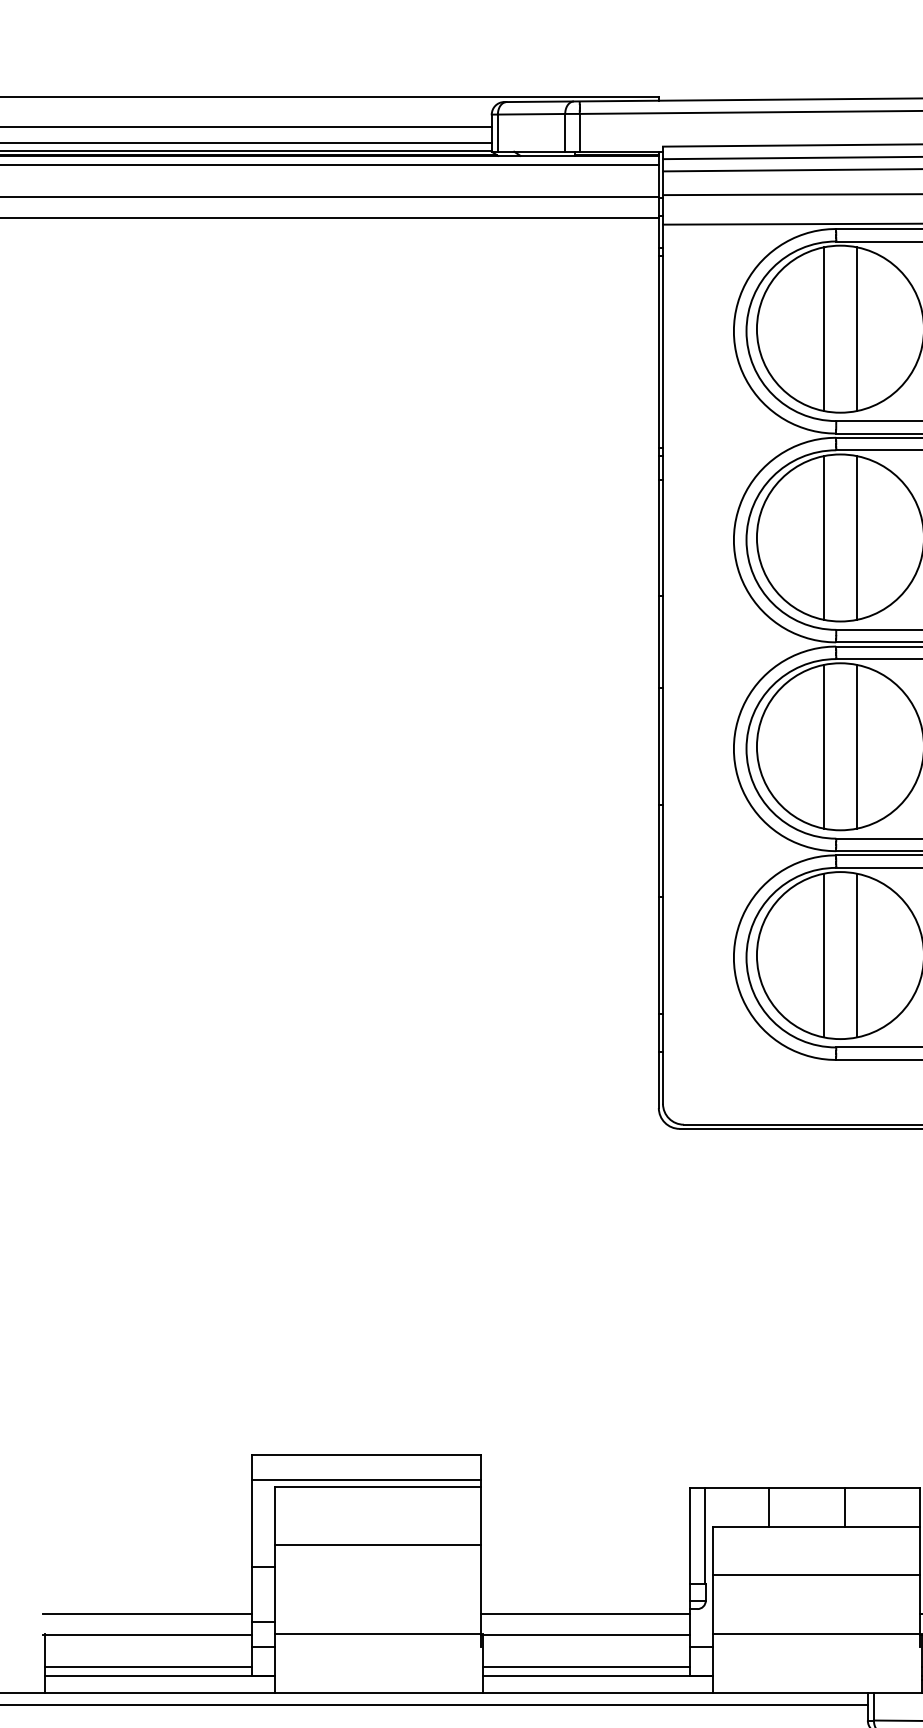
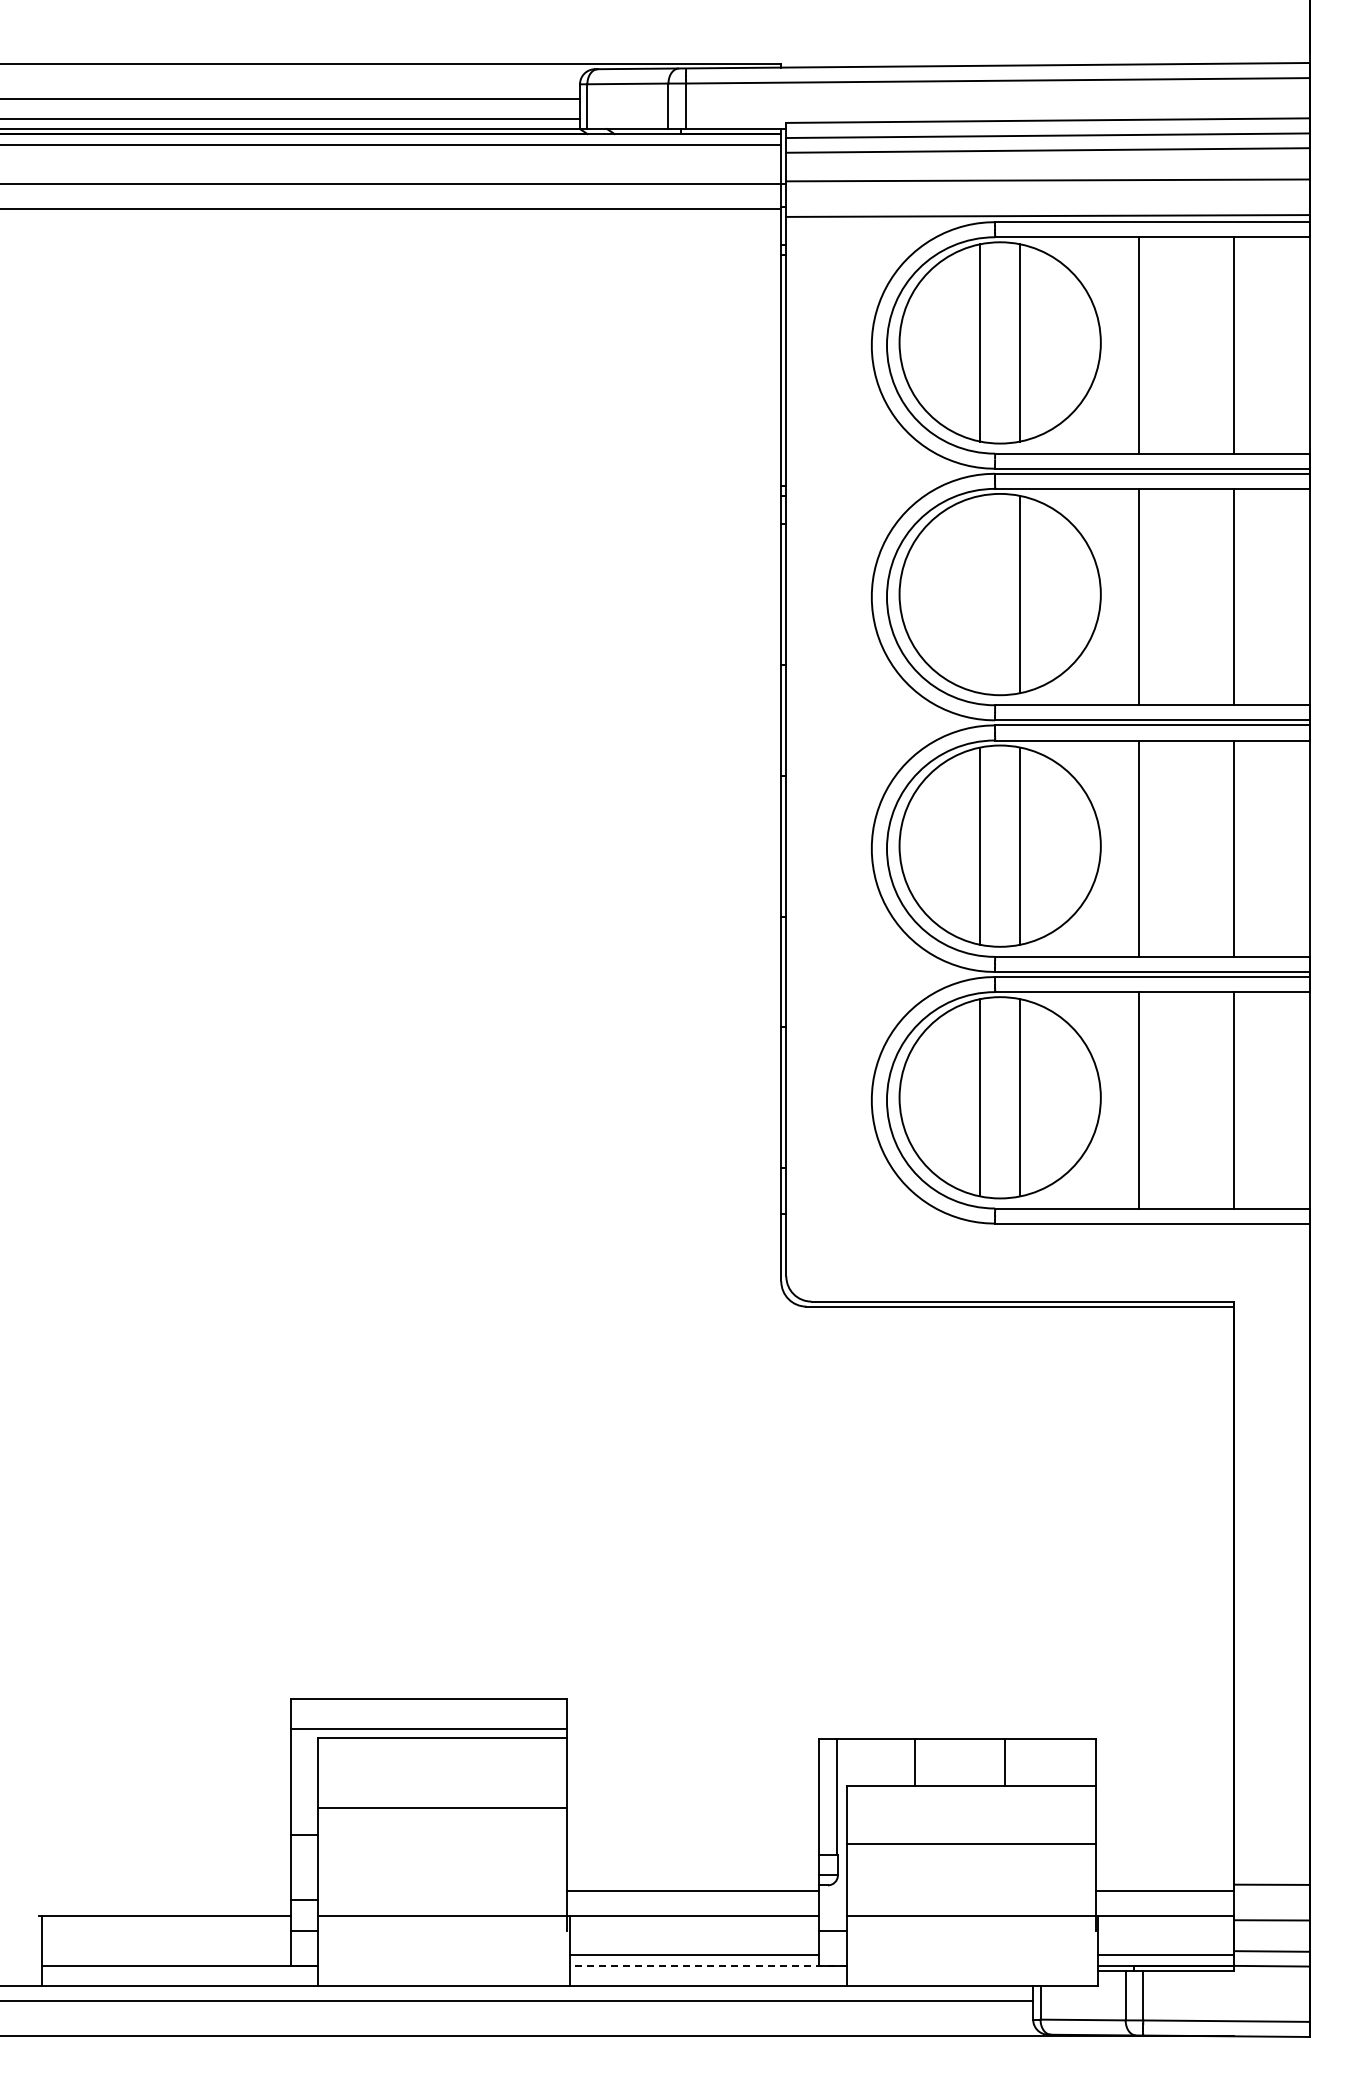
line: (824, 537) -> (980, 594), removed
line: (146, 1613) -> (164, 1890), removed
line: (147, 1667) -> (165, 1955), removed
line: (597, 1675) -> (707, 1965), solid -> dashed

